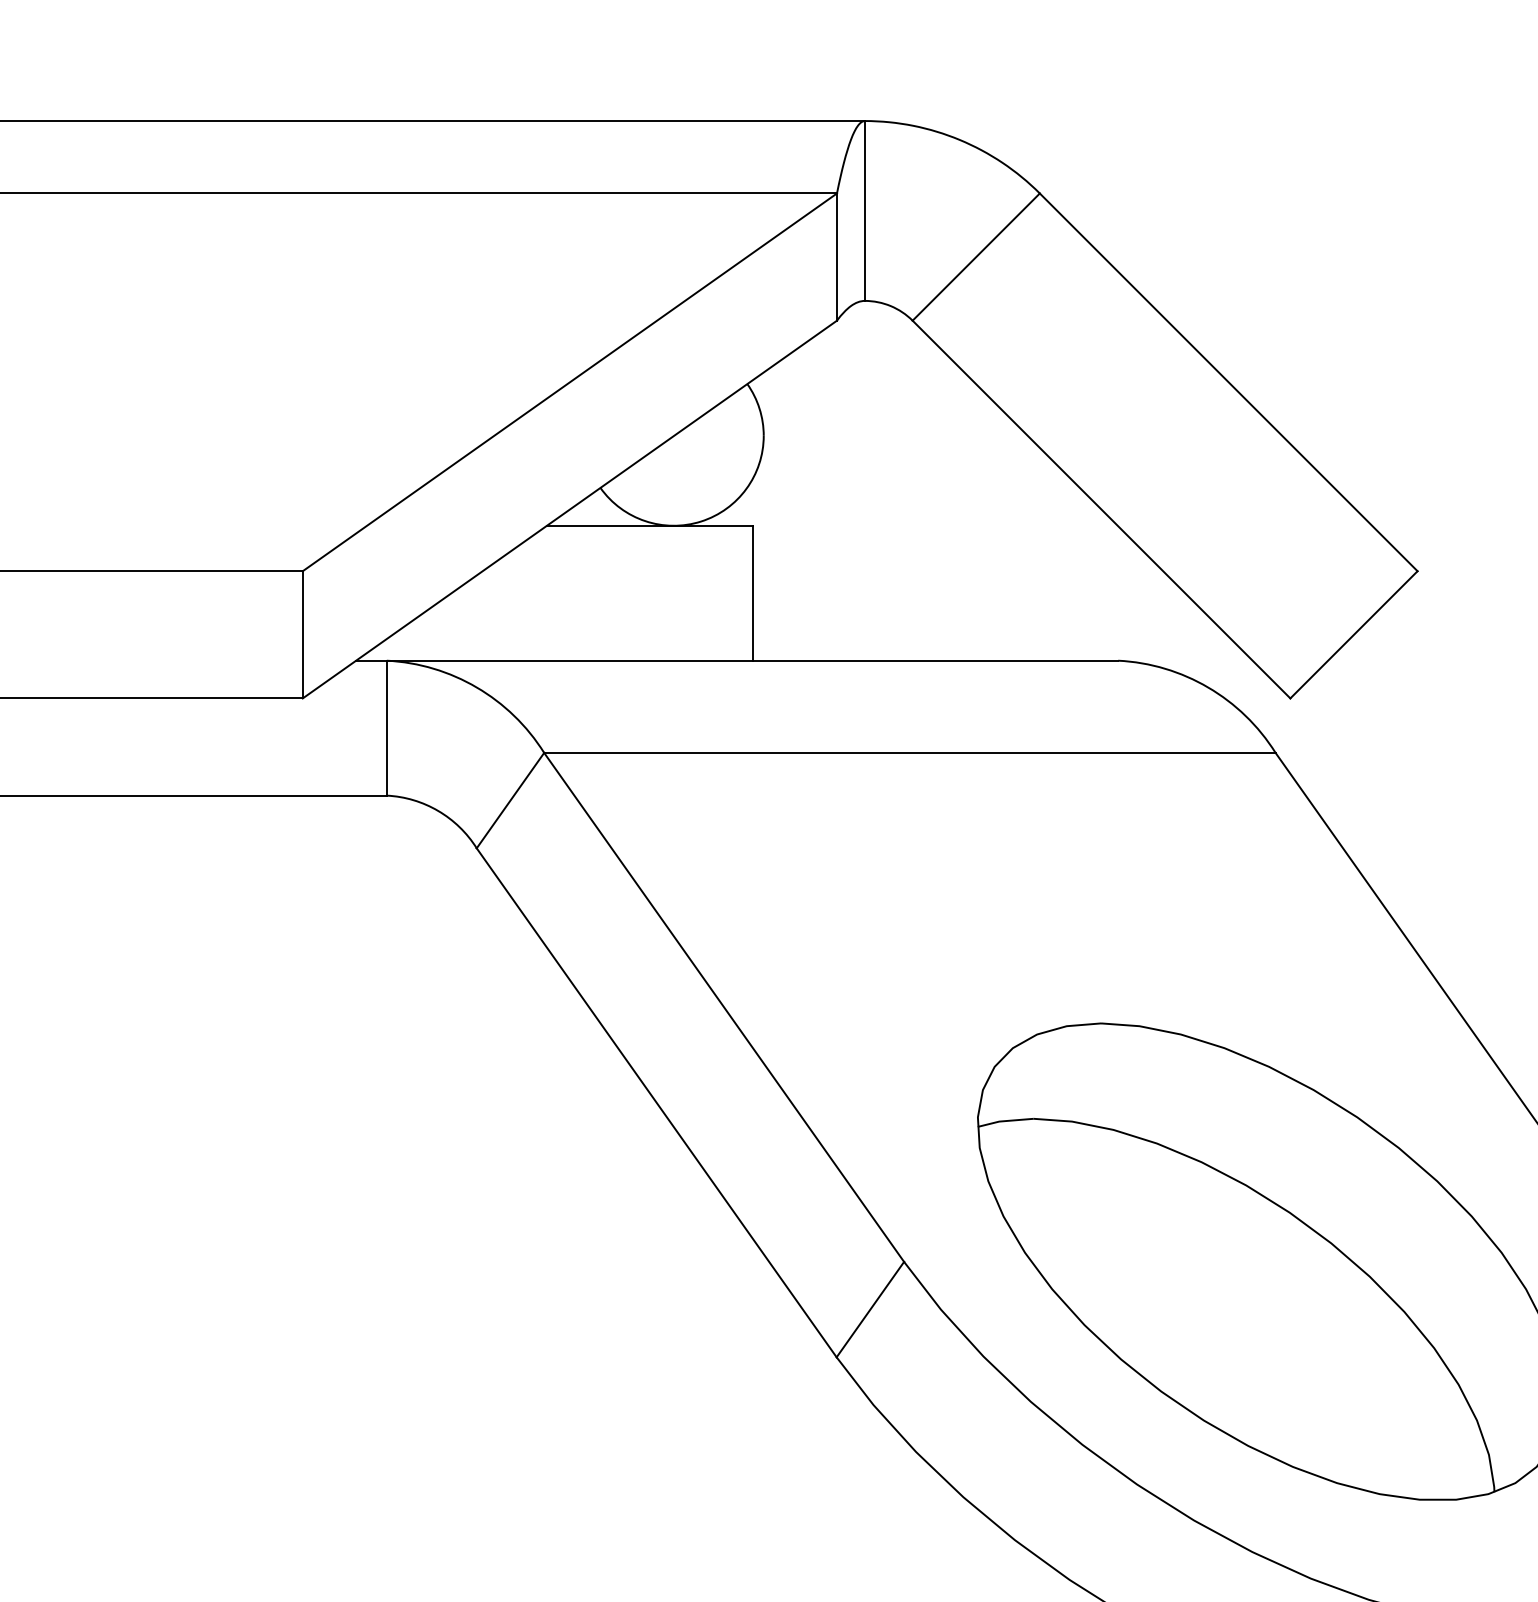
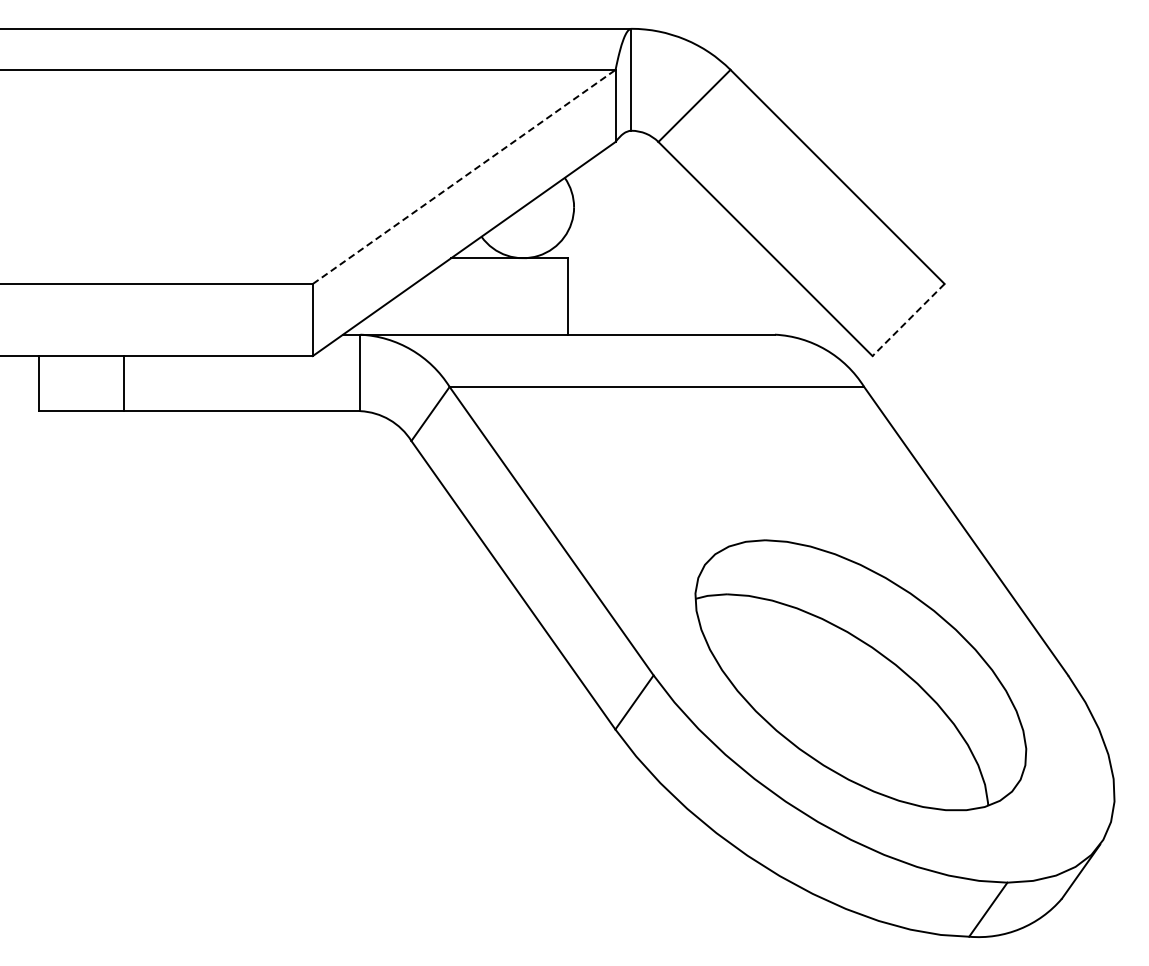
line: (570, 381) -> (464, 176), solid -> dashed
line: (1353, 635) -> (908, 320), solid -> dashed

